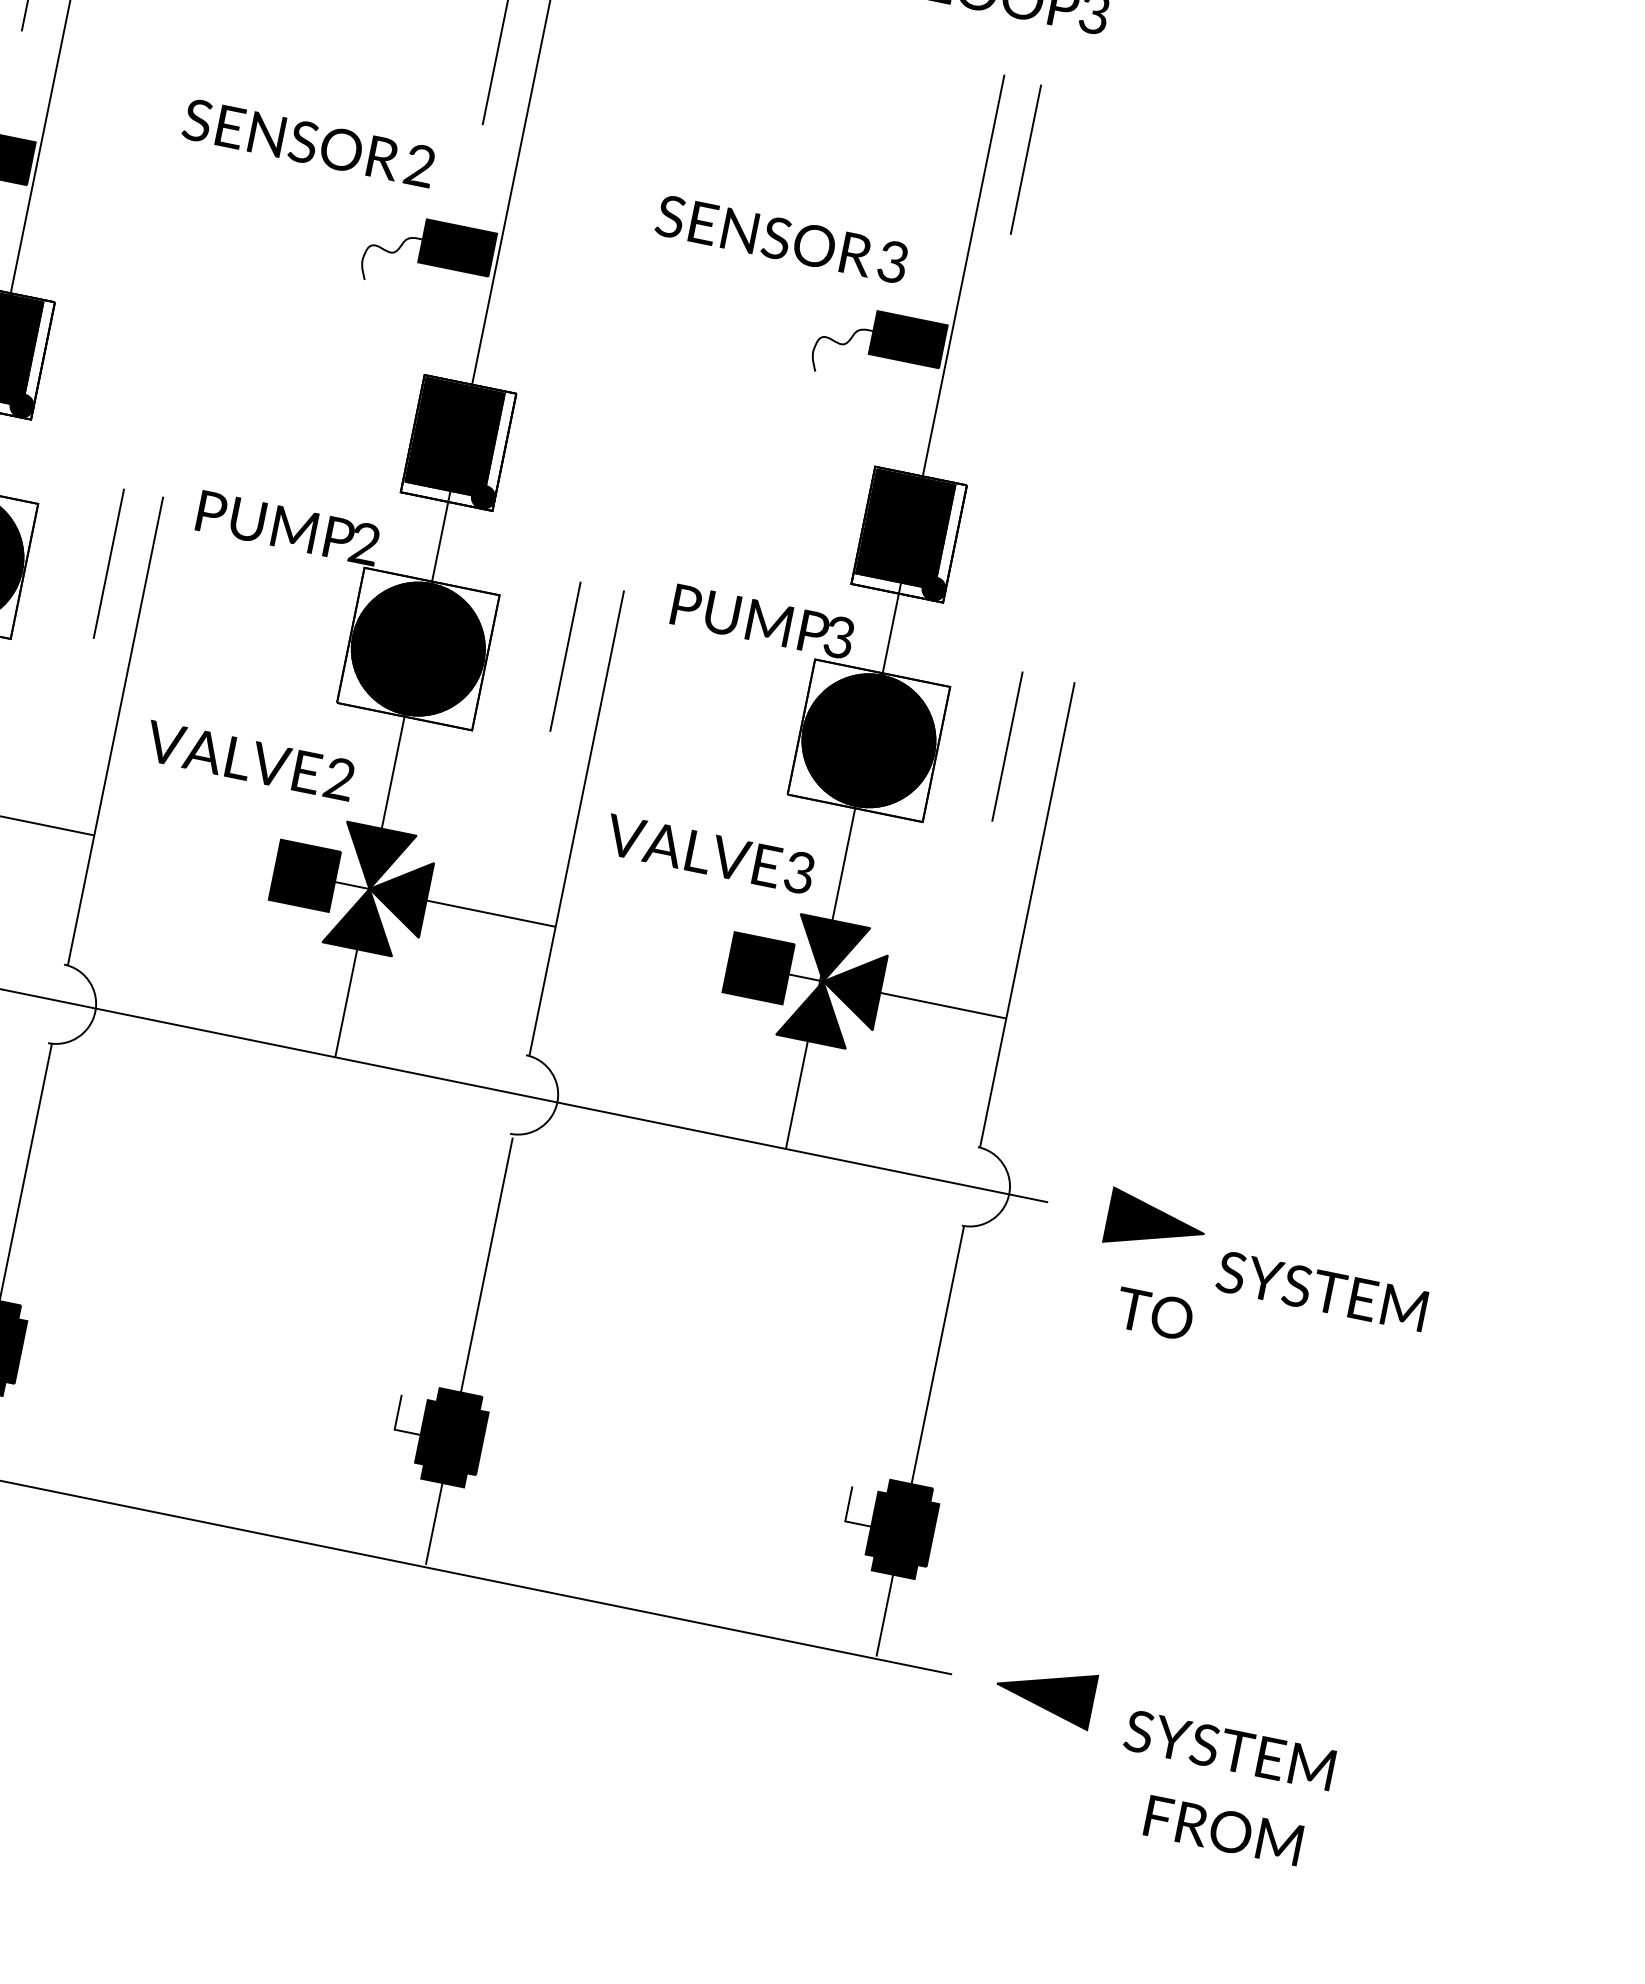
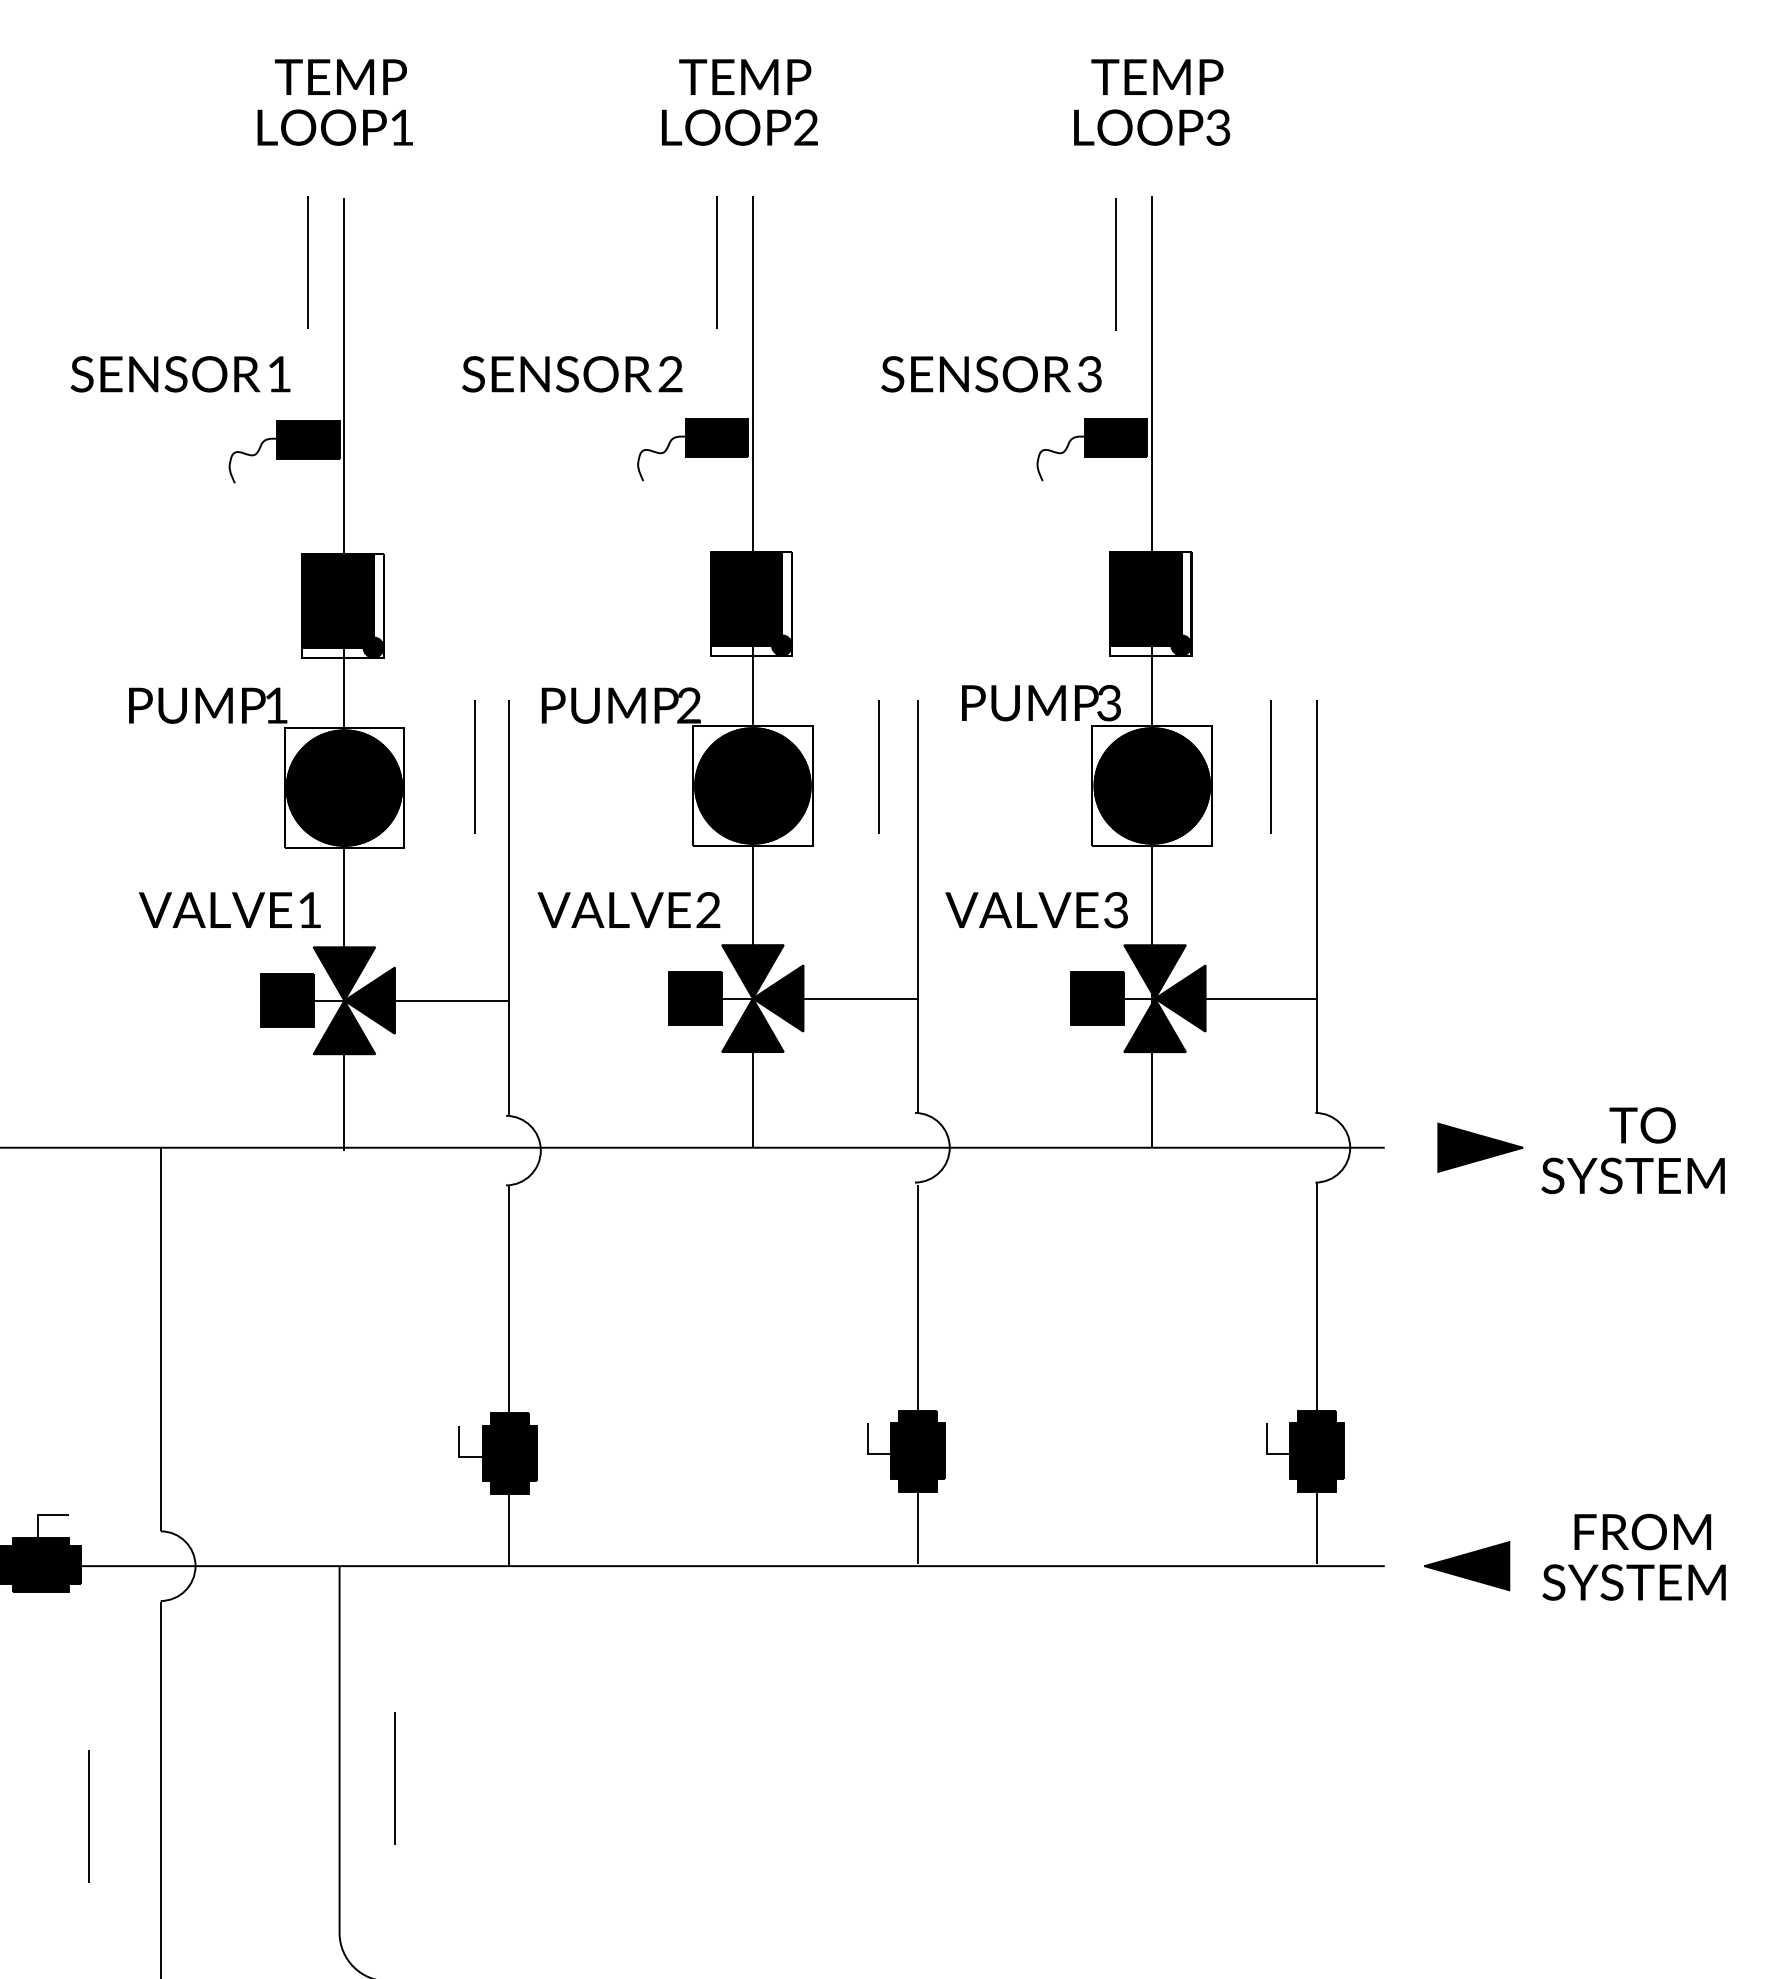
line: (1024, 159) -> (1115, 264), moved
text: (1154, 1314) -> (1642, 1125), moved
text: (1223, 1829) -> (1642, 1531), moved

